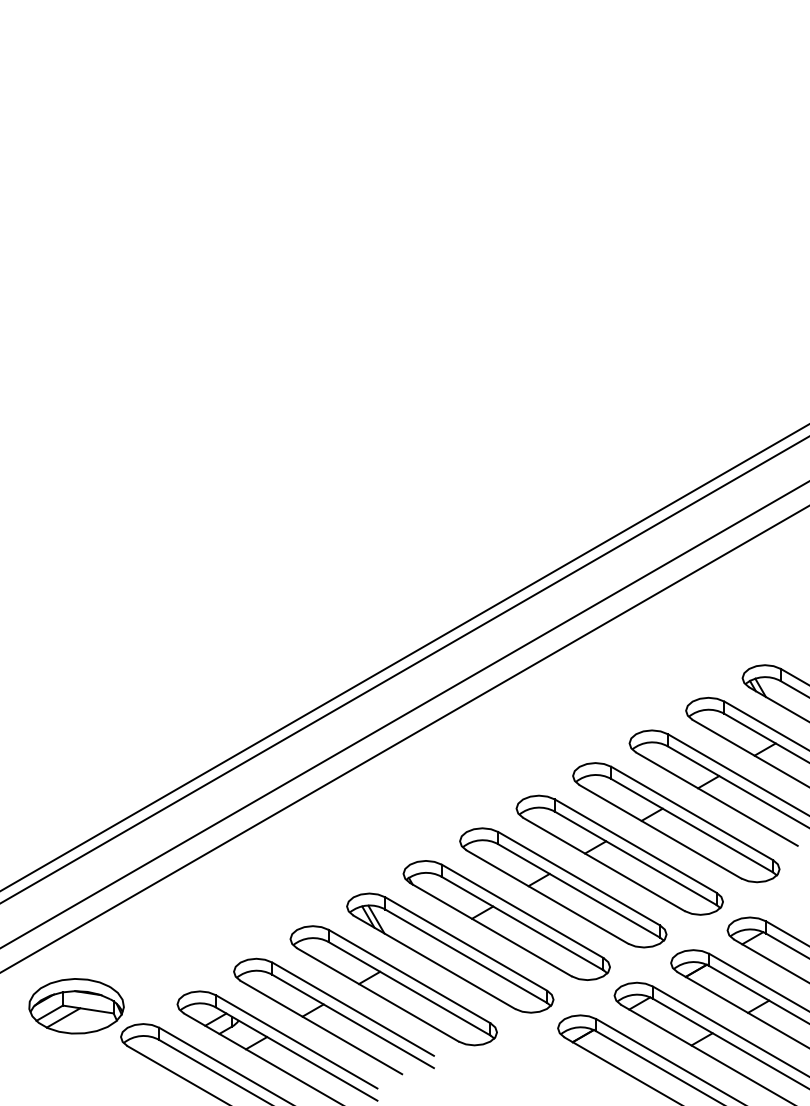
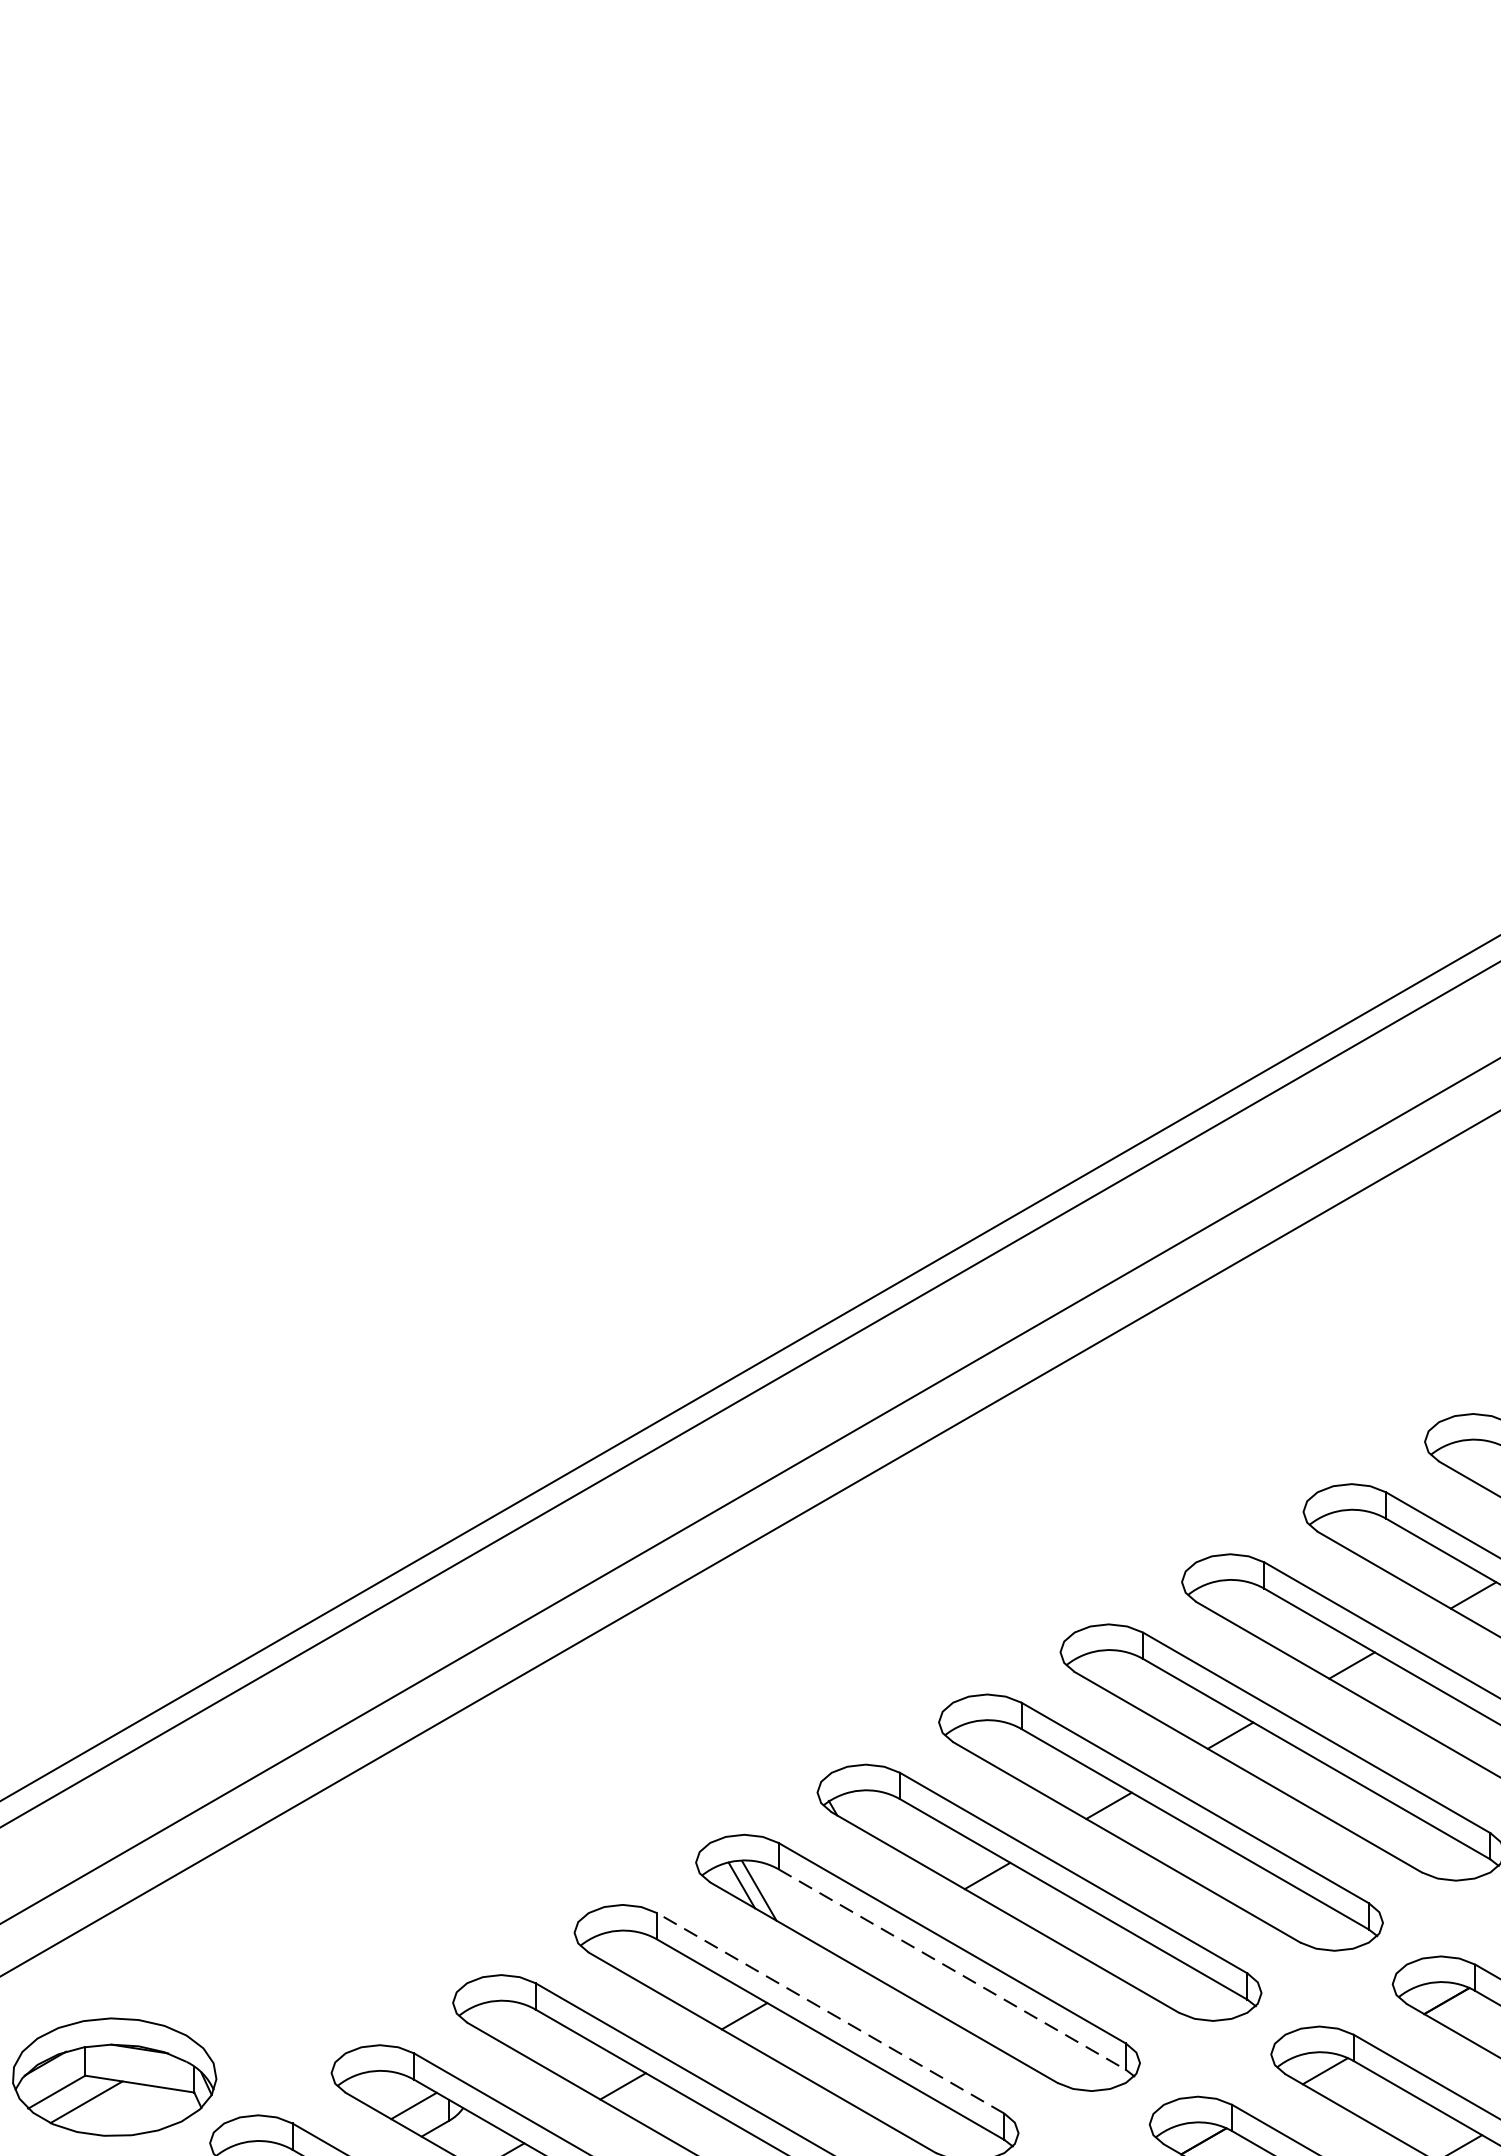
line: (466, 956) -> (952, 1970), solid -> dashed
line: (409, 976) -> (830, 2013), solid -> dashed

